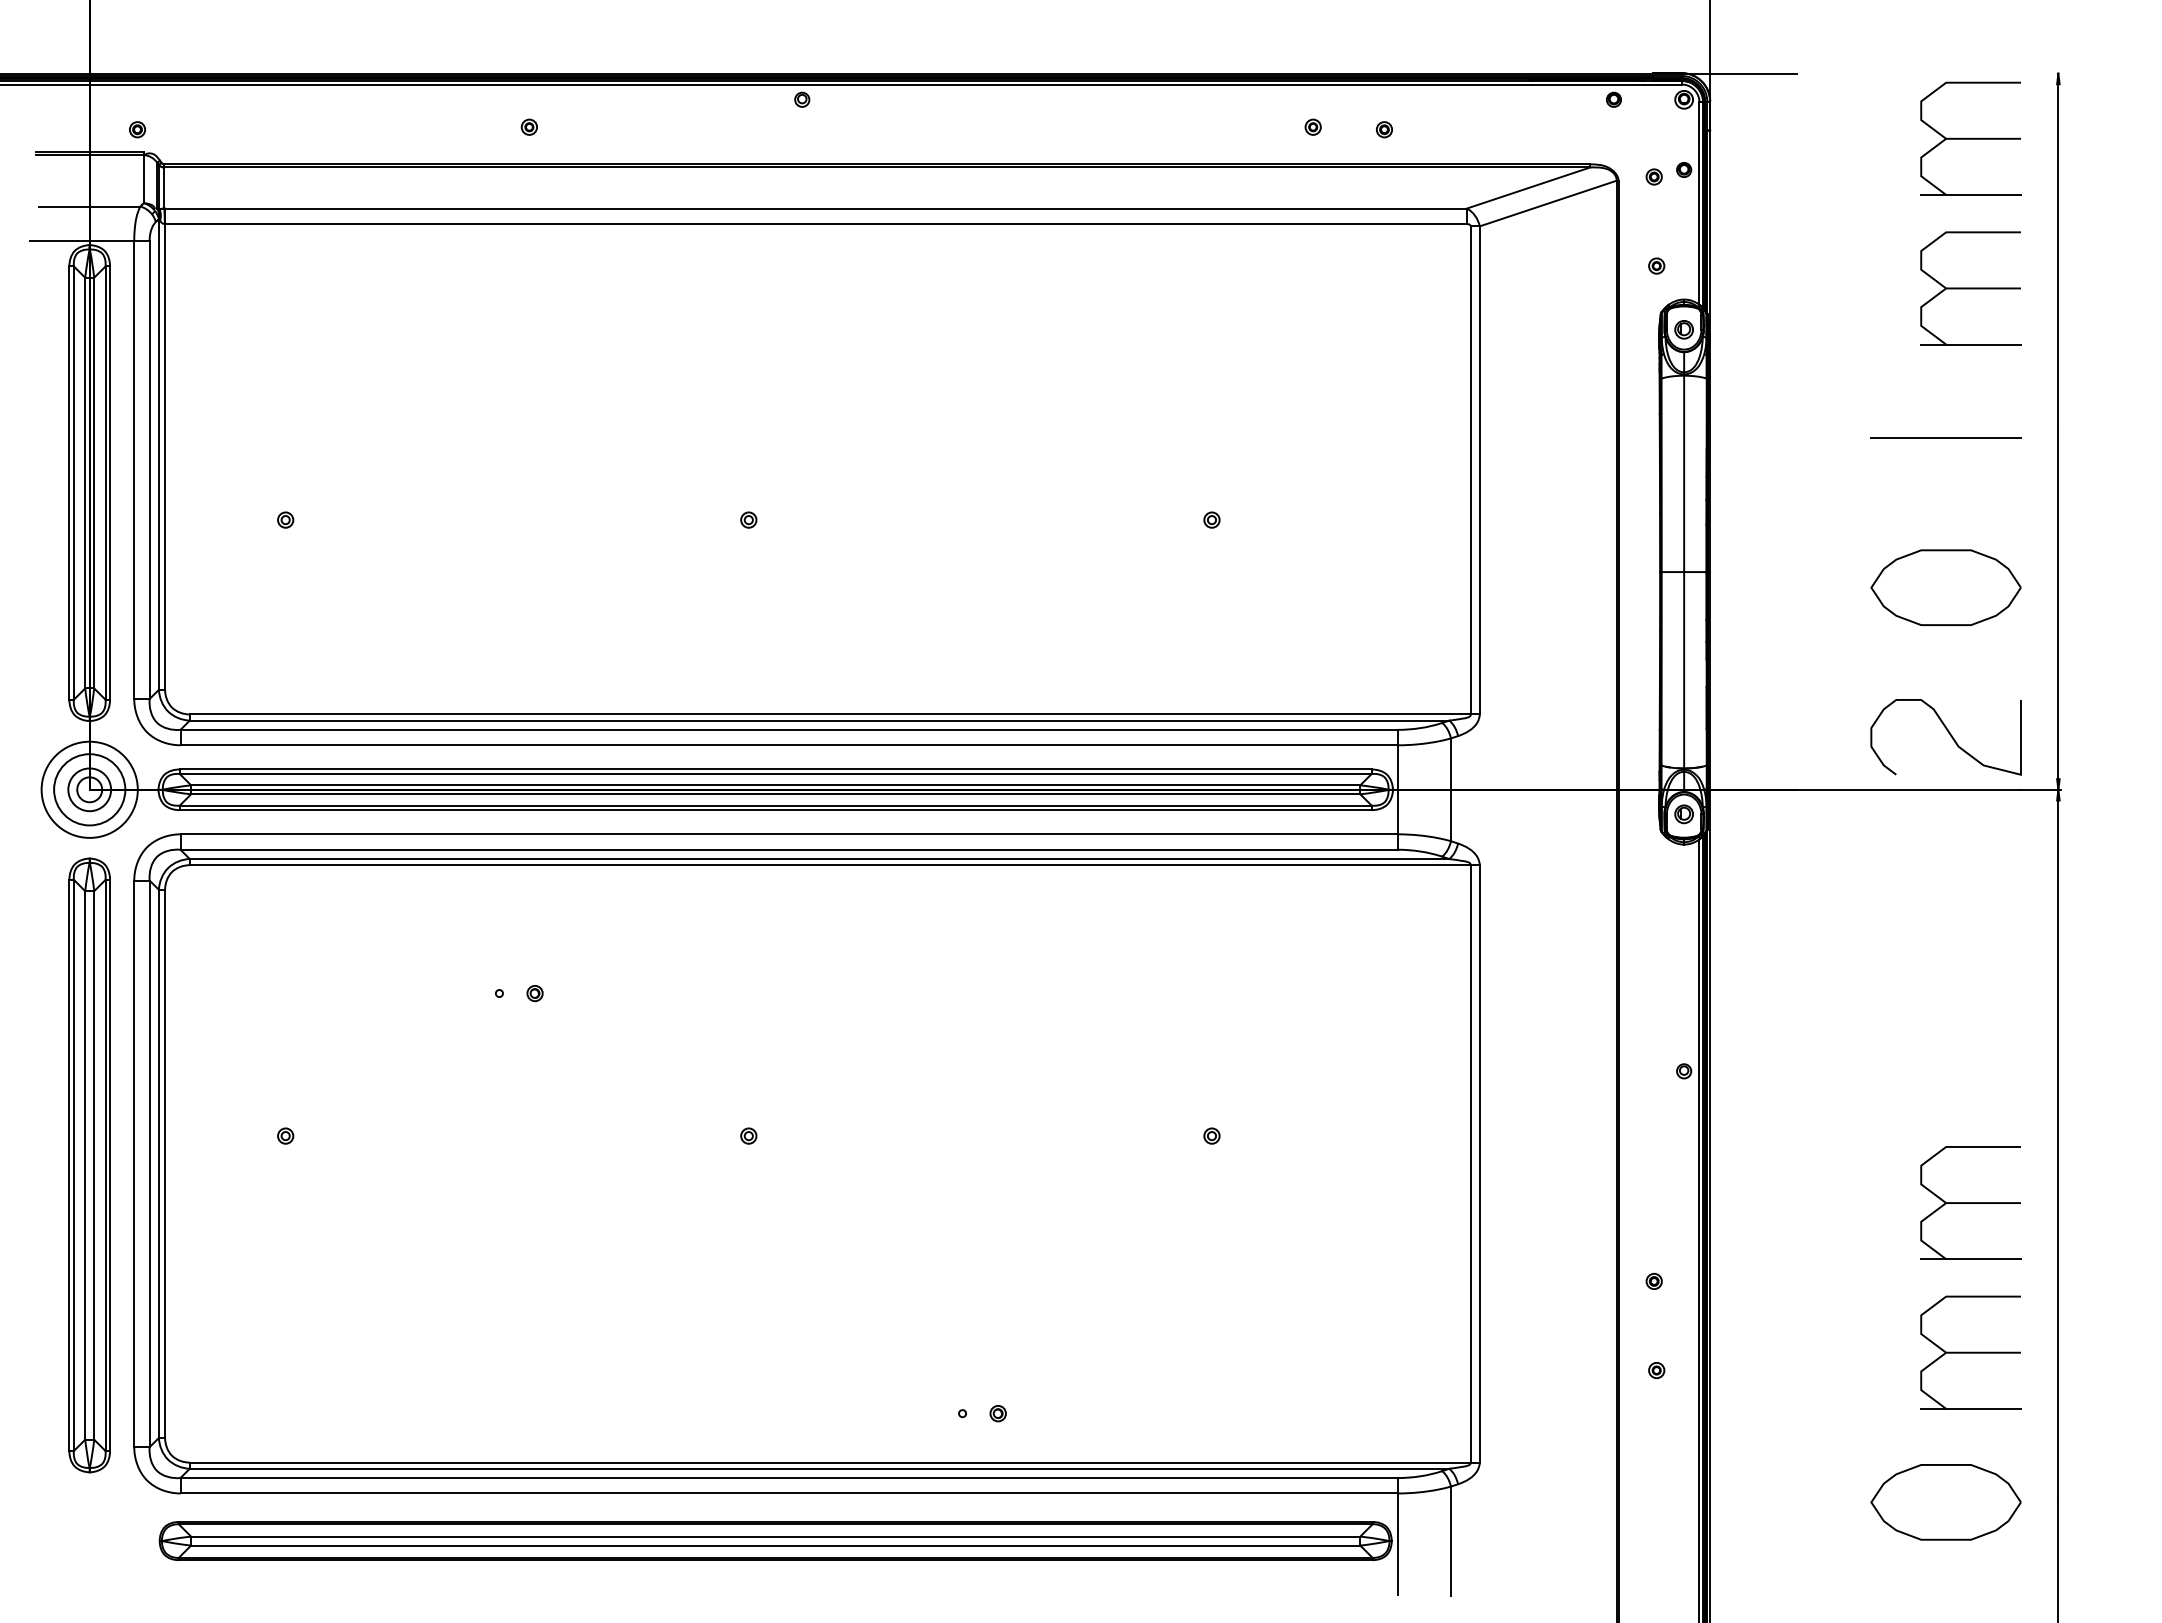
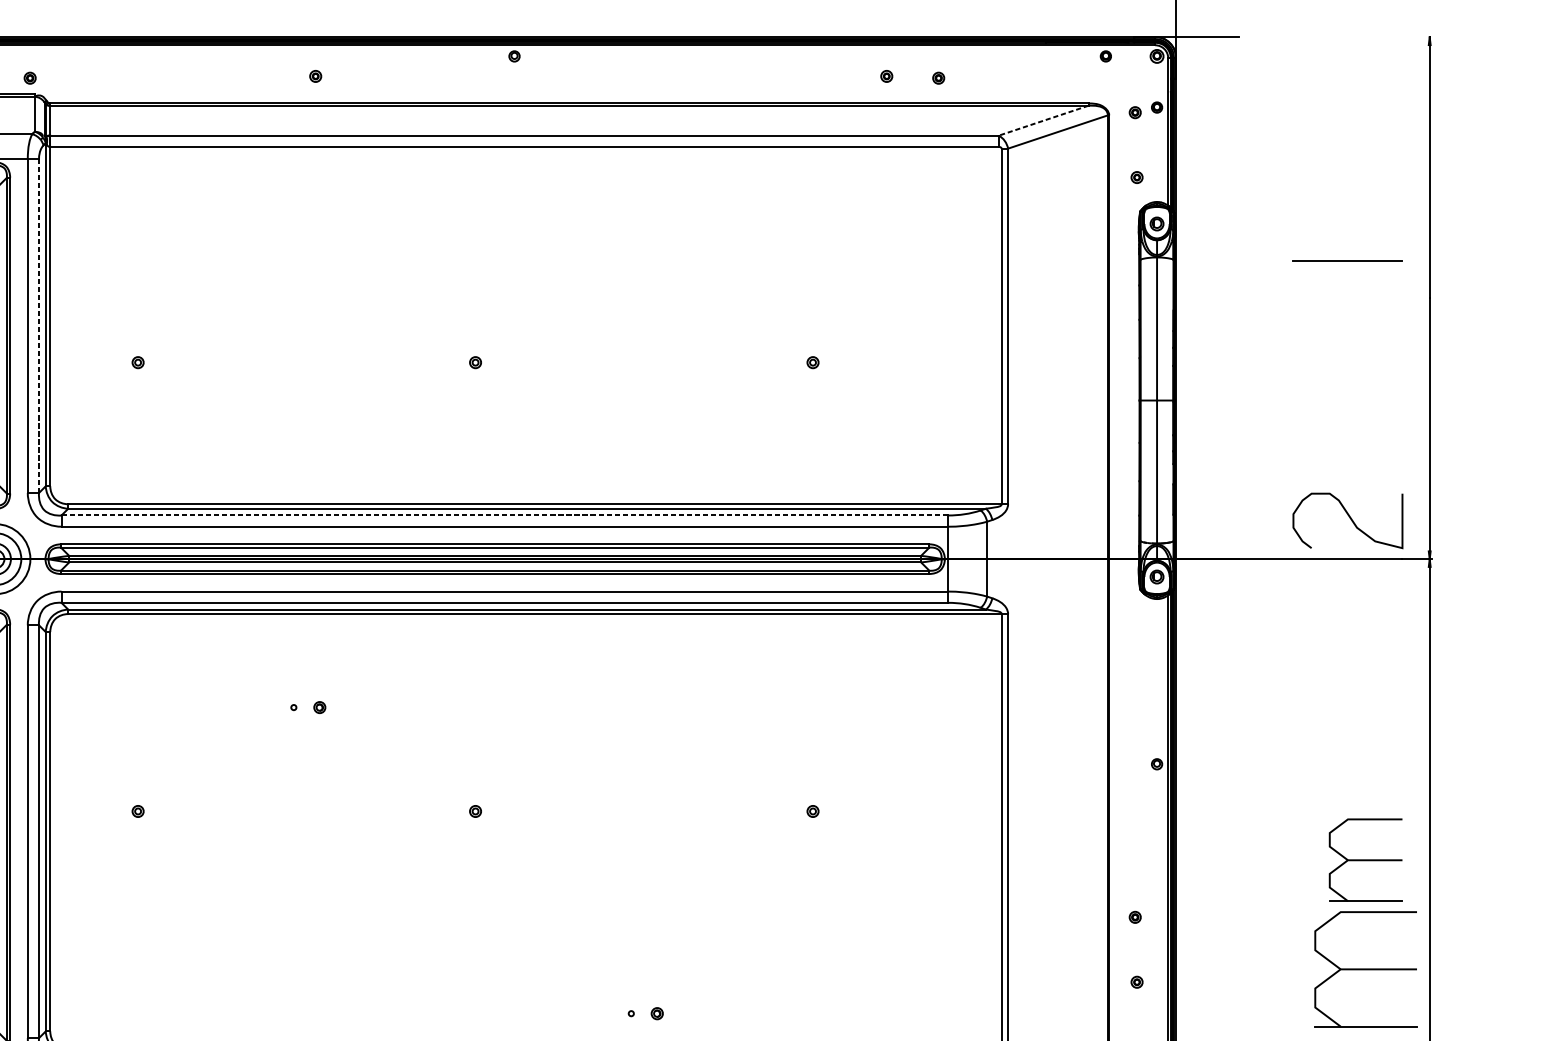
part: (1970, 138) -> (1365, 84), removed
line: (1528, 188) -> (1043, 121), solid -> dashed
part: (1970, 288) -> (1365, 193), removed
line: (1945, 437) -> (1347, 260), moved
line: (149, 470) -> (38, 326), solid -> dashed
part: (1945, 587) -> (1347, 411), removed
line: (789, 729) -> (505, 515), solid -> dashed
part: (1970, 1352) -> (1365, 969), size x1.4

